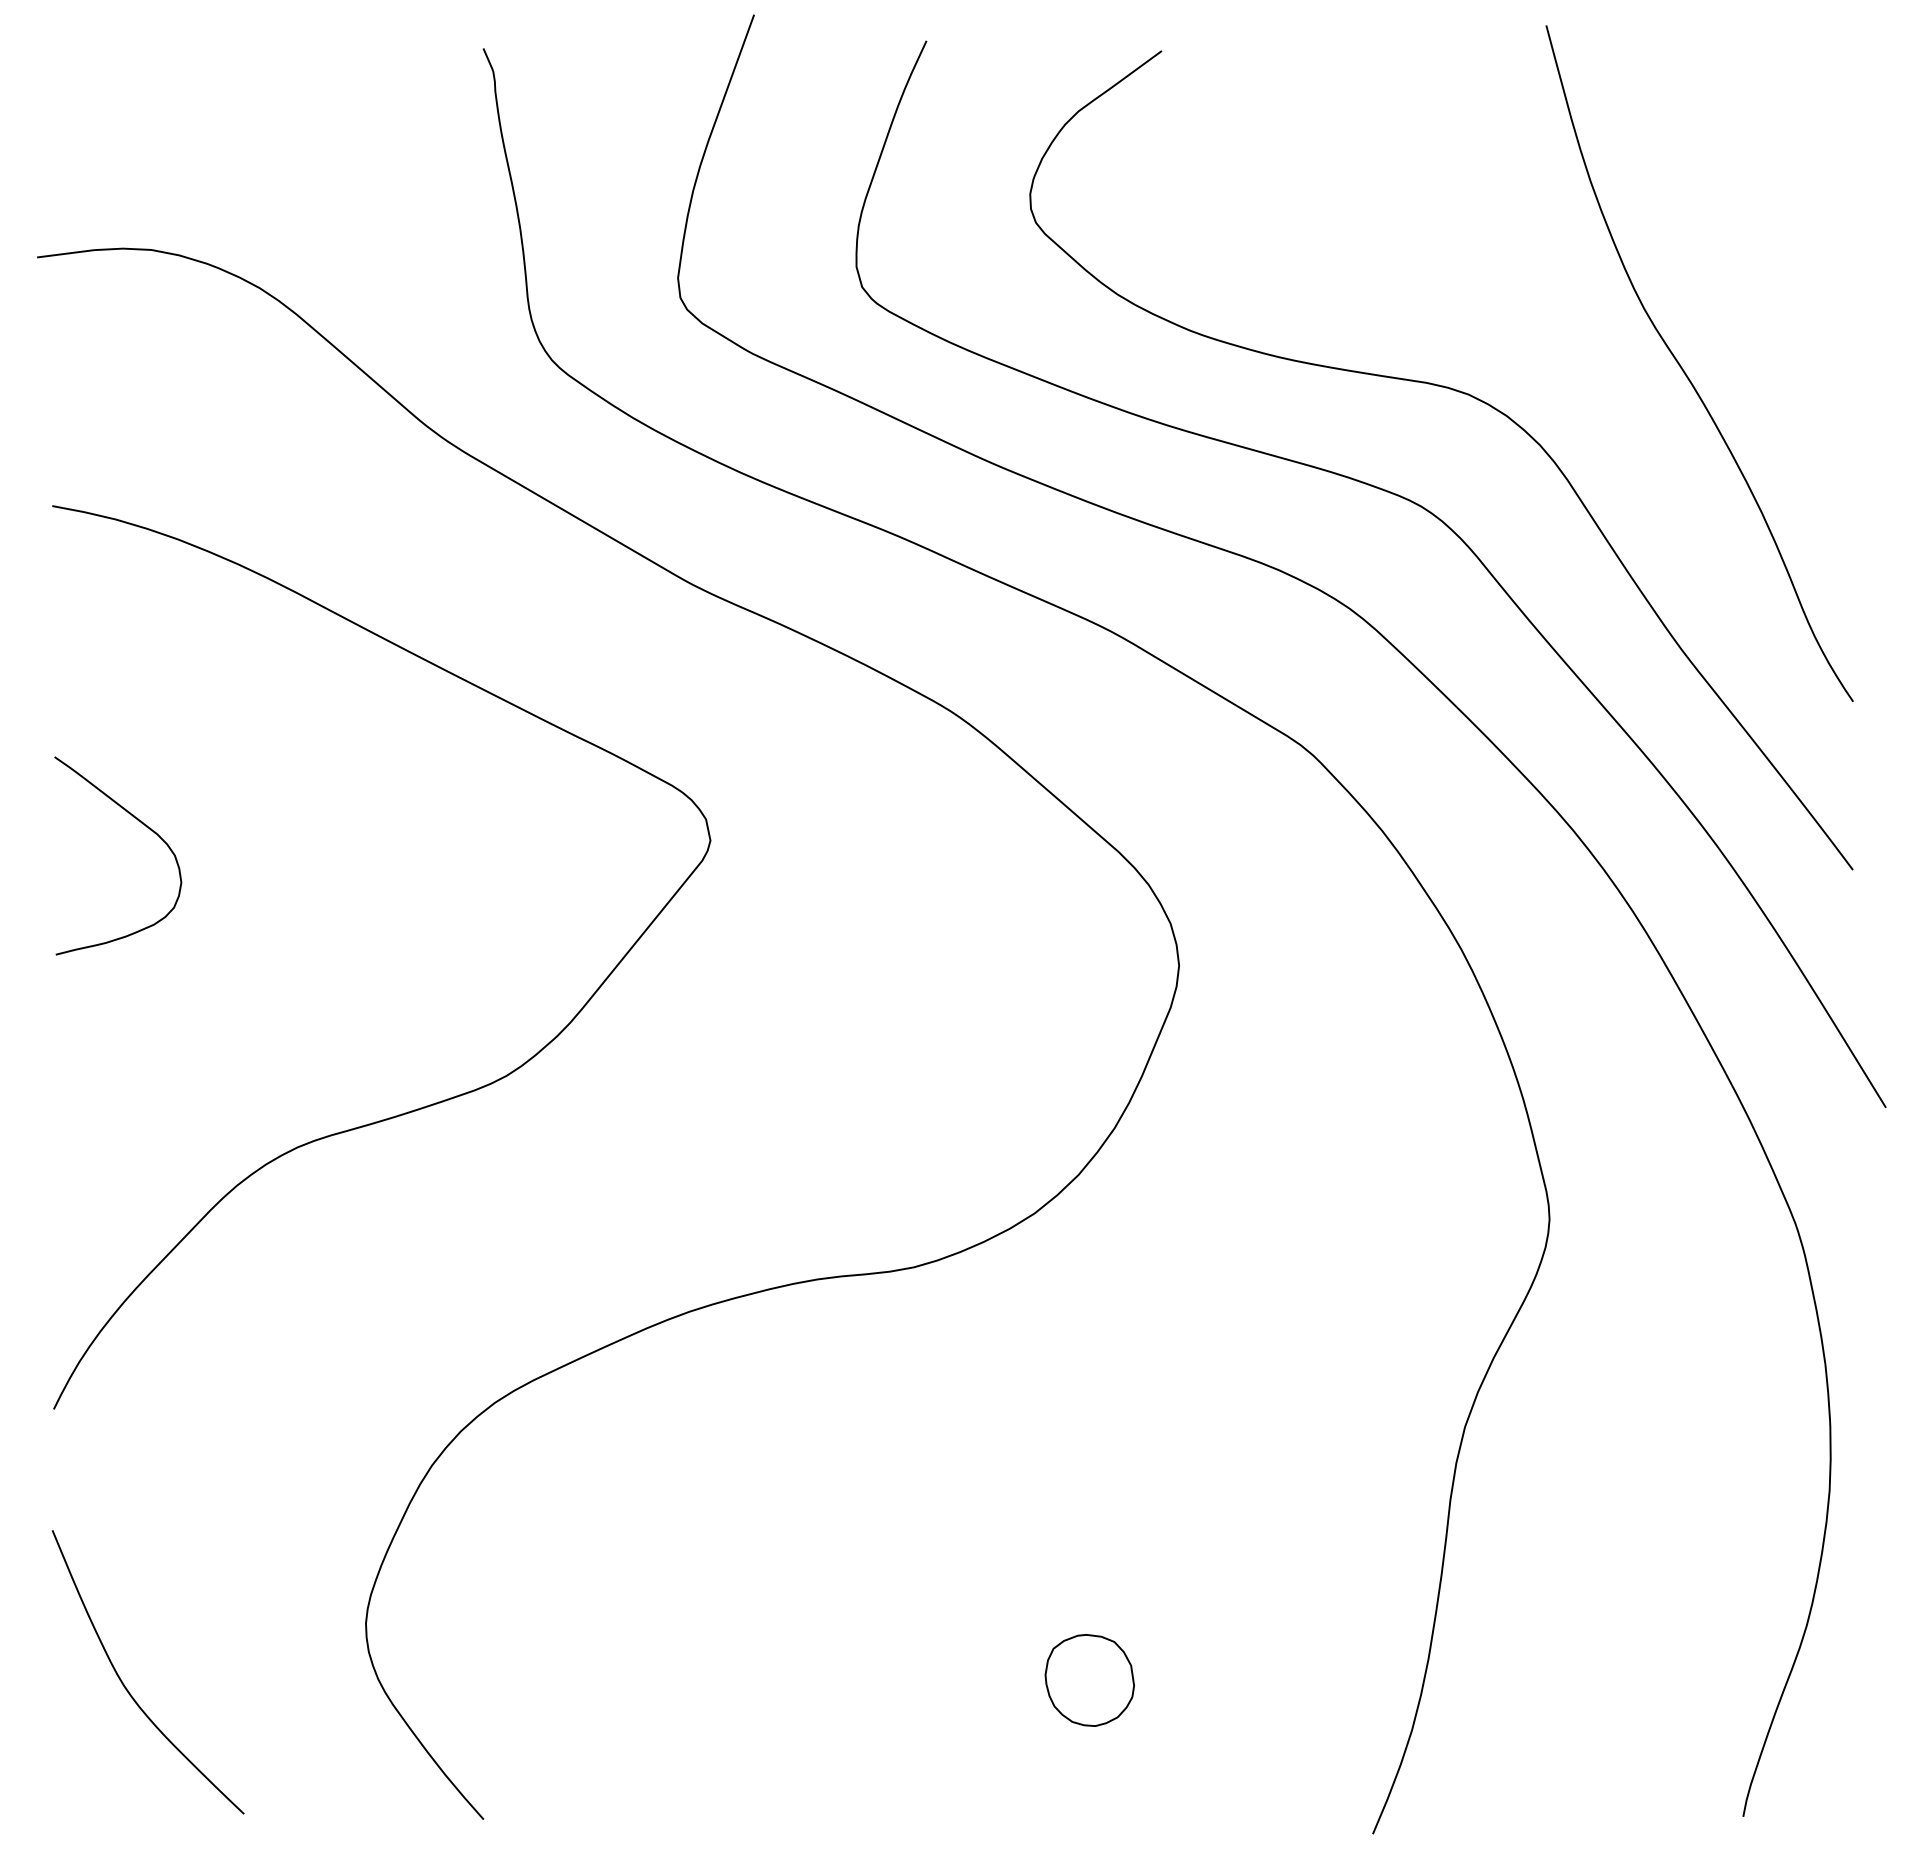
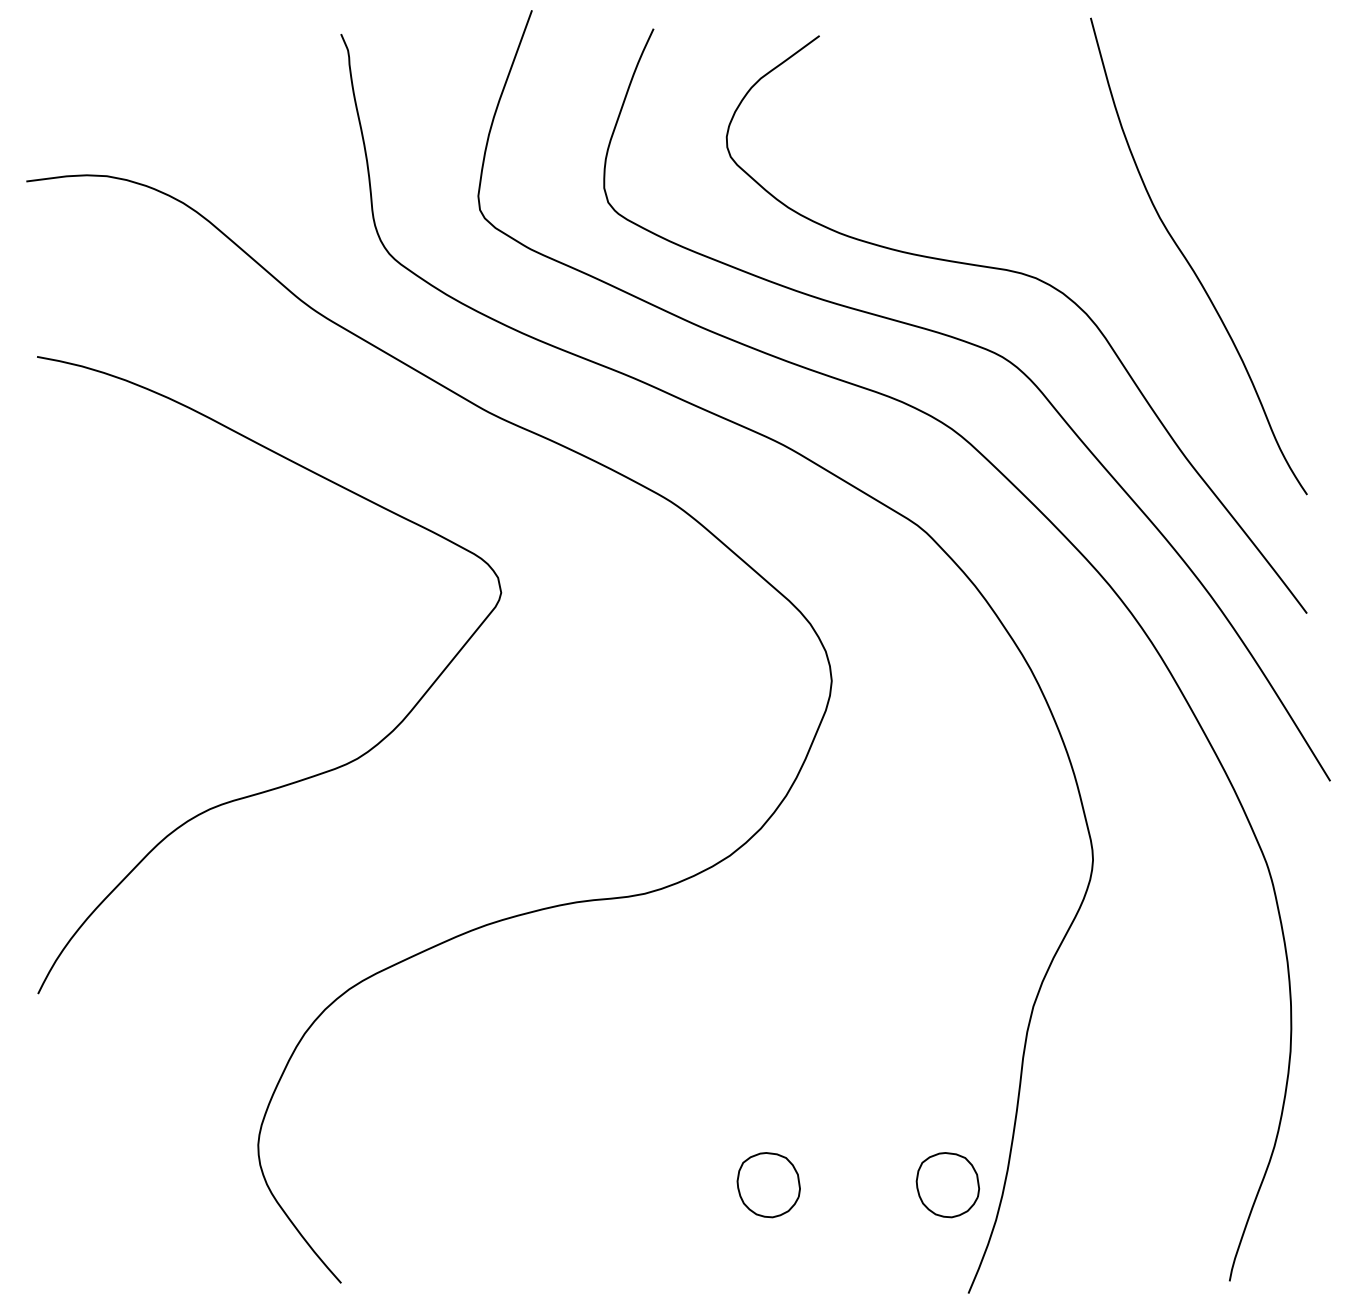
curve: (142, 824) -> (100, 581), removed
part: (1343, 1680) -> (947, 1185), added
curve: (127, 1688) -> (90, 1190), removed

